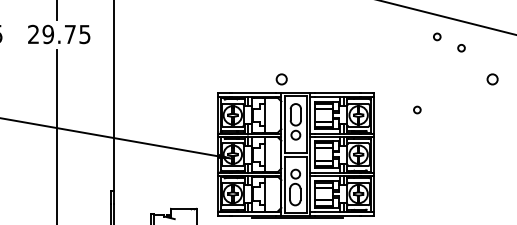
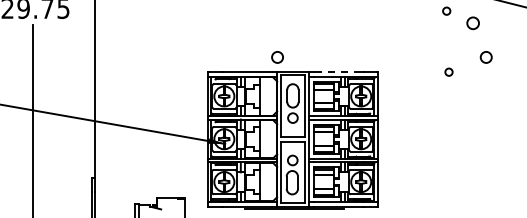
circle: (461, 48) -> (473, 23), size x1.6
circle: (492, 79) -> (486, 57), moved
line: (338, 92) -> (339, 71), solid -> dashed
circle: (417, 109) -> (449, 71), moved

